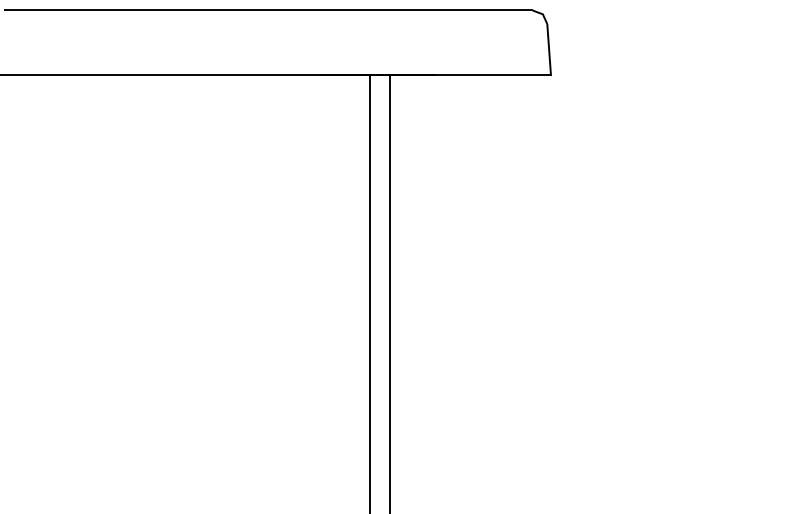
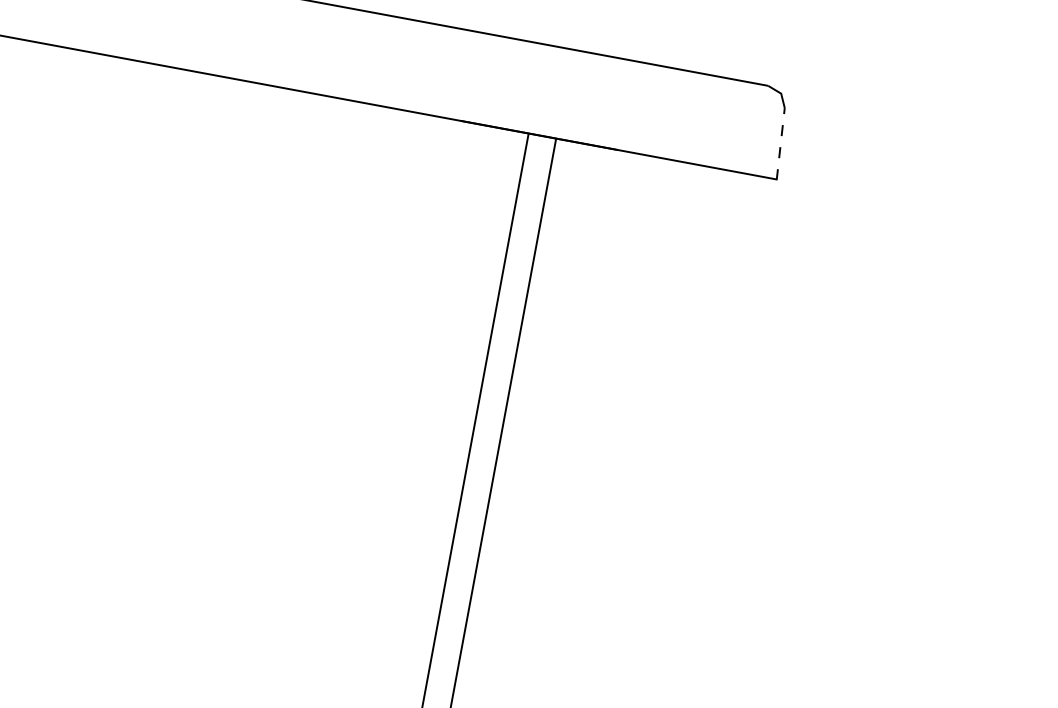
line: (549, 49) -> (781, 143), solid -> dashed

